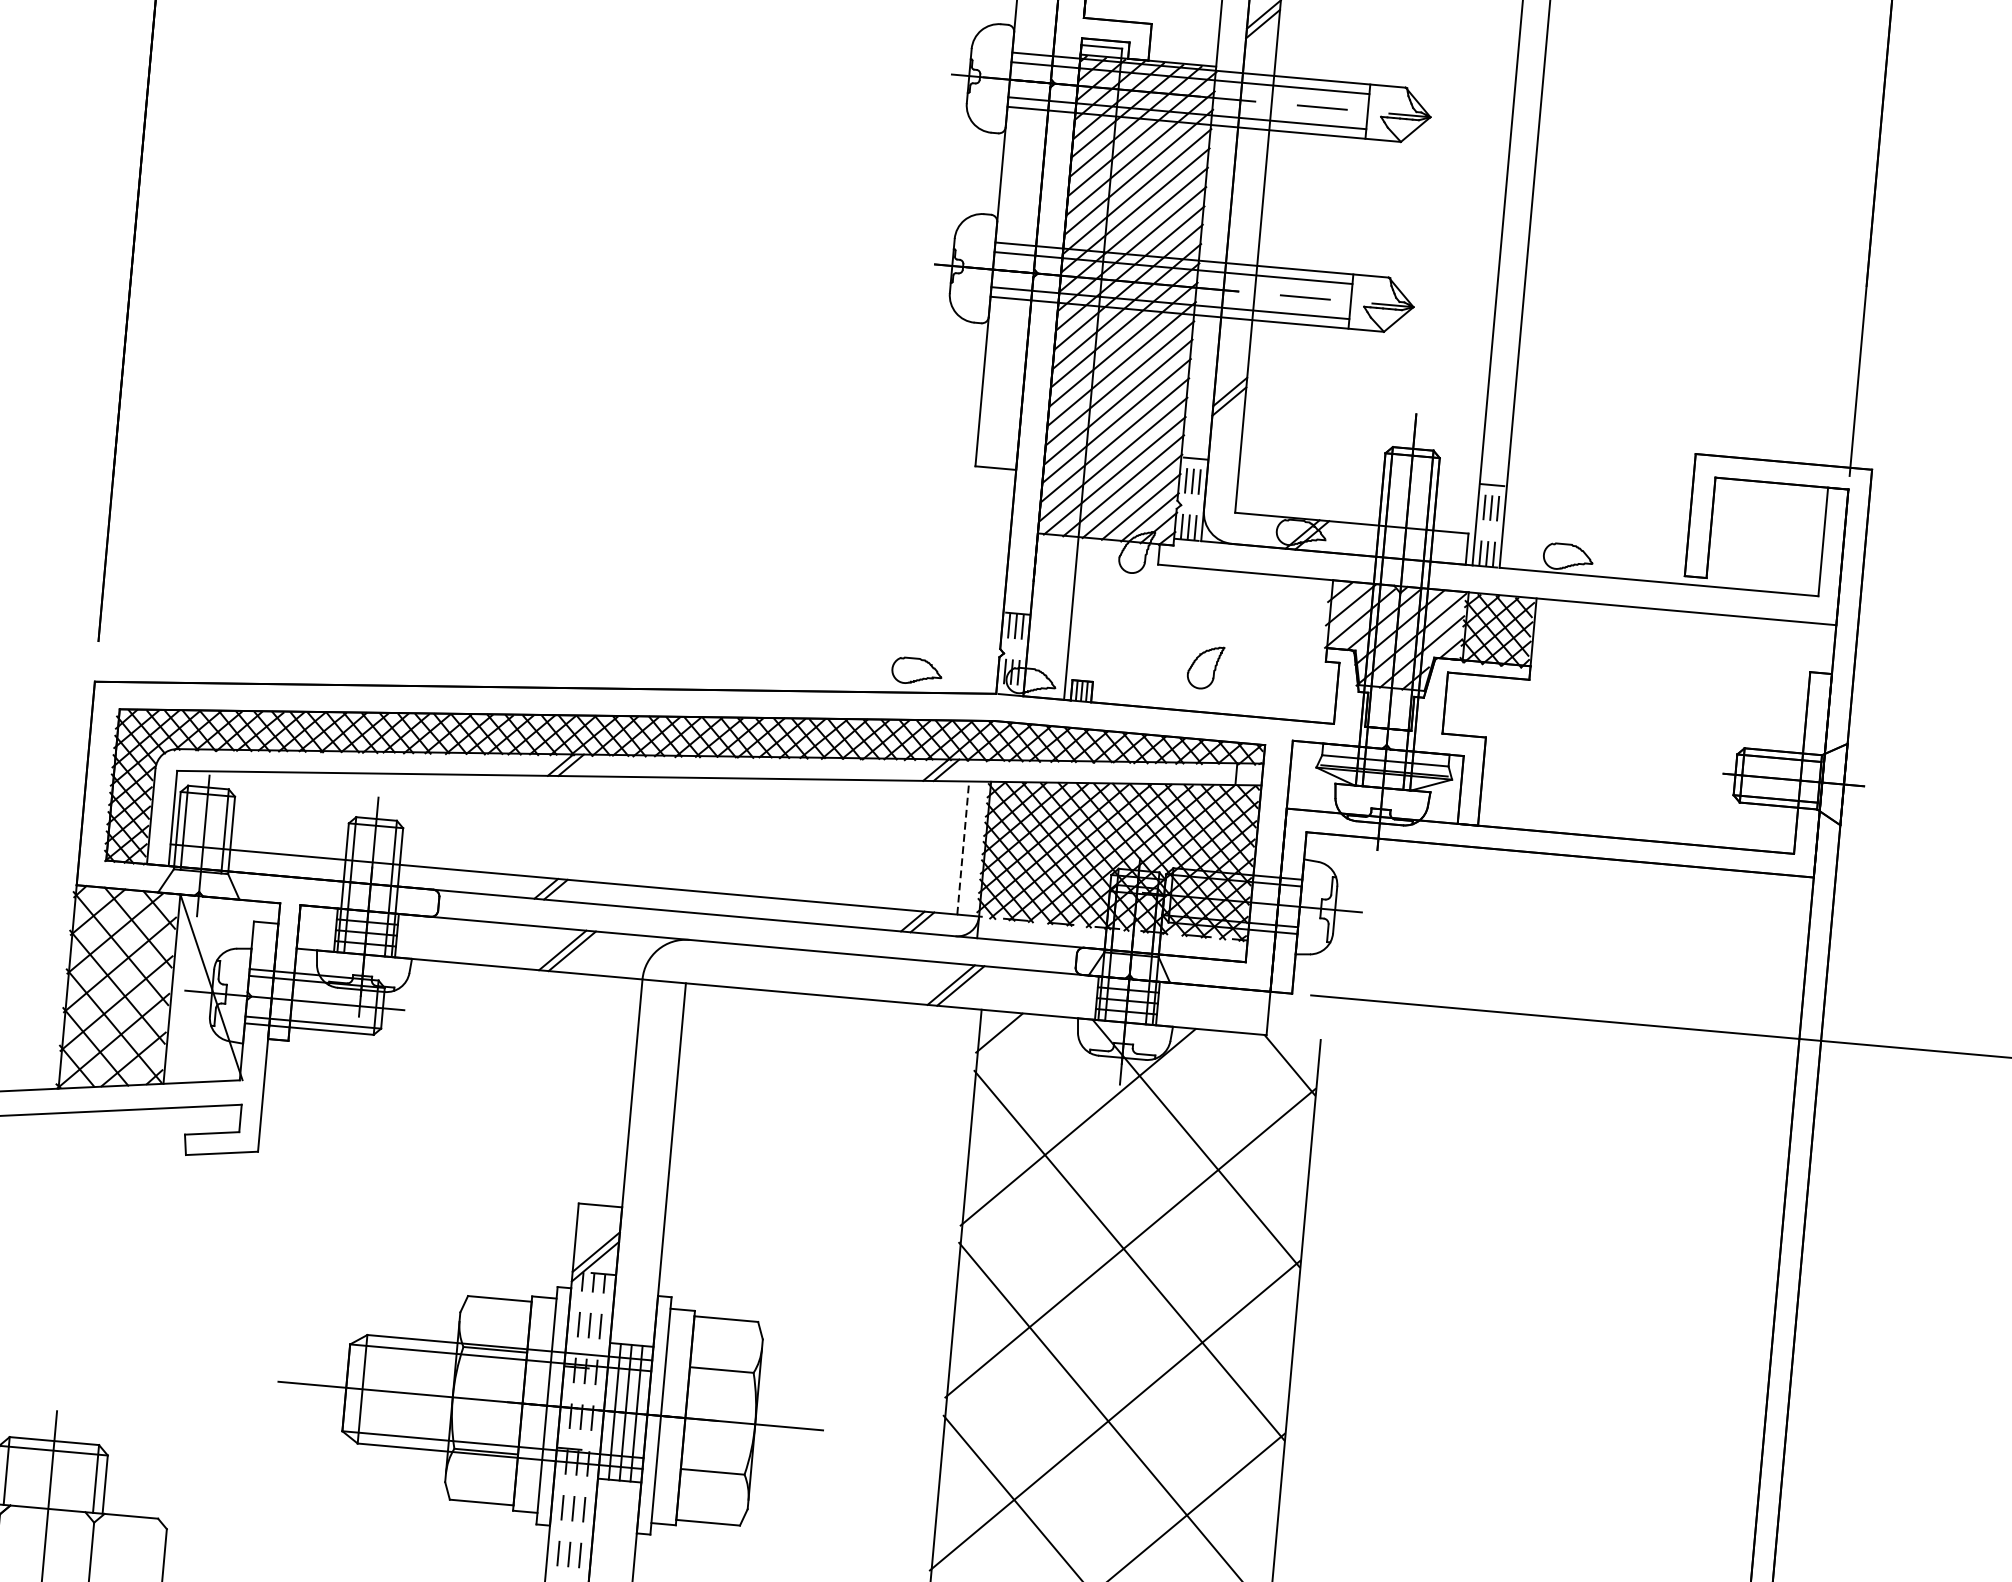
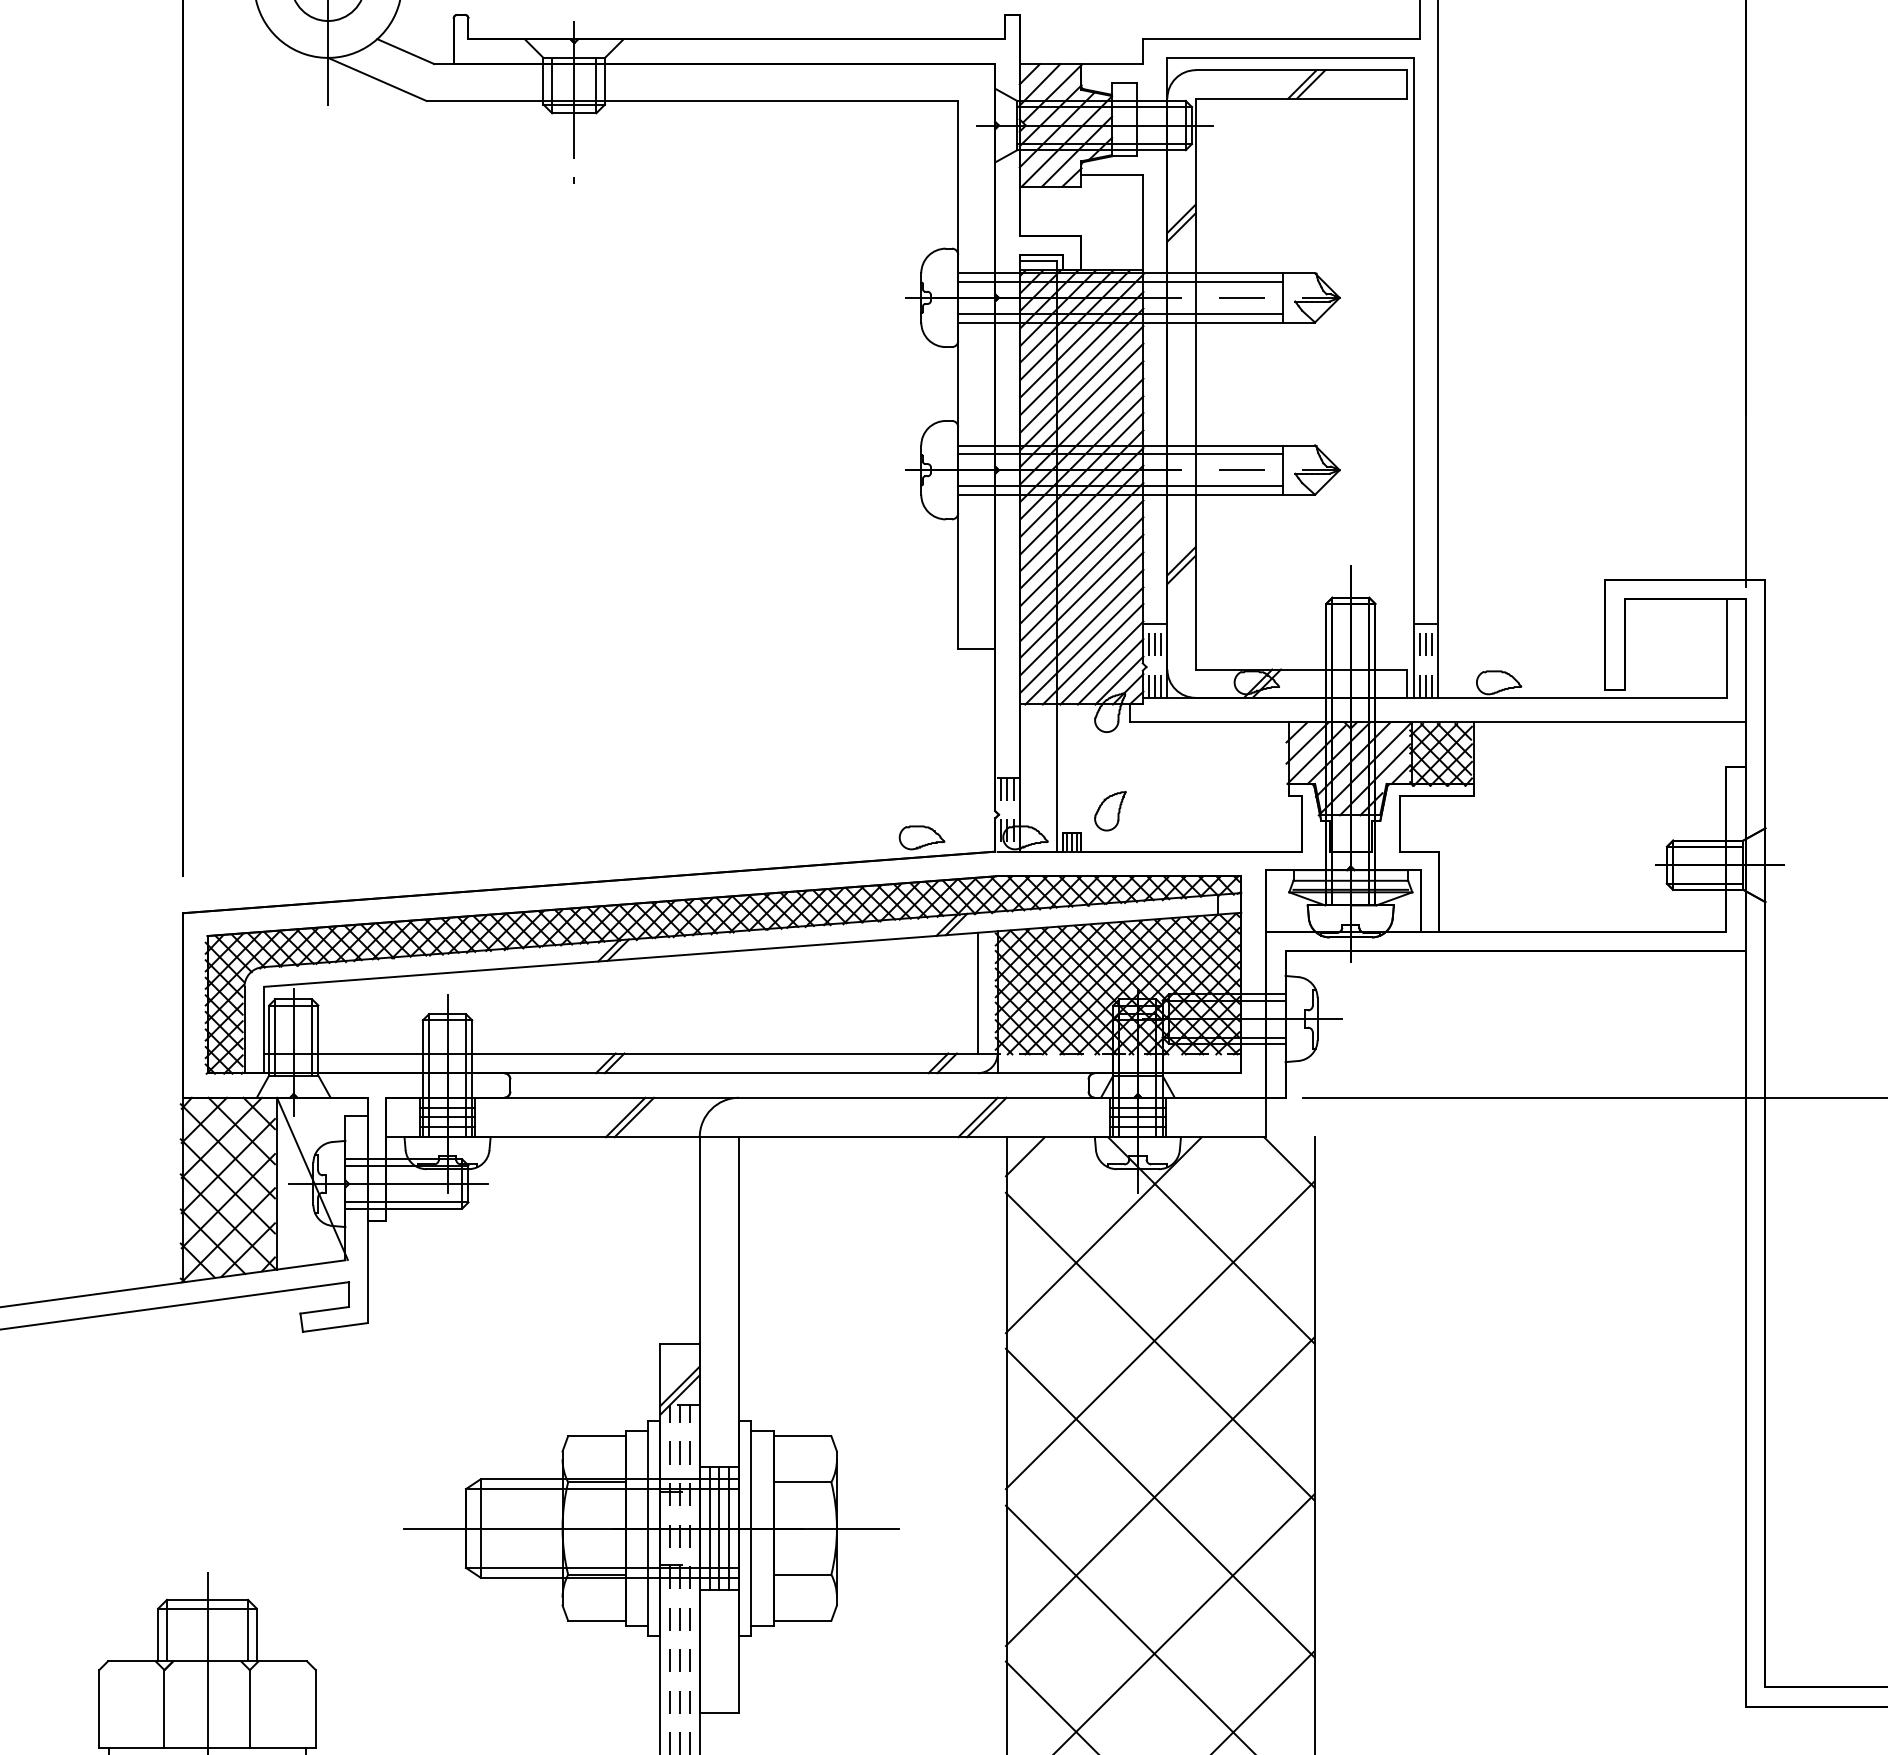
part: (1205, 667) -> (1110, 811), moved
line: (962, 847) -> (977, 992), dashed -> solid

